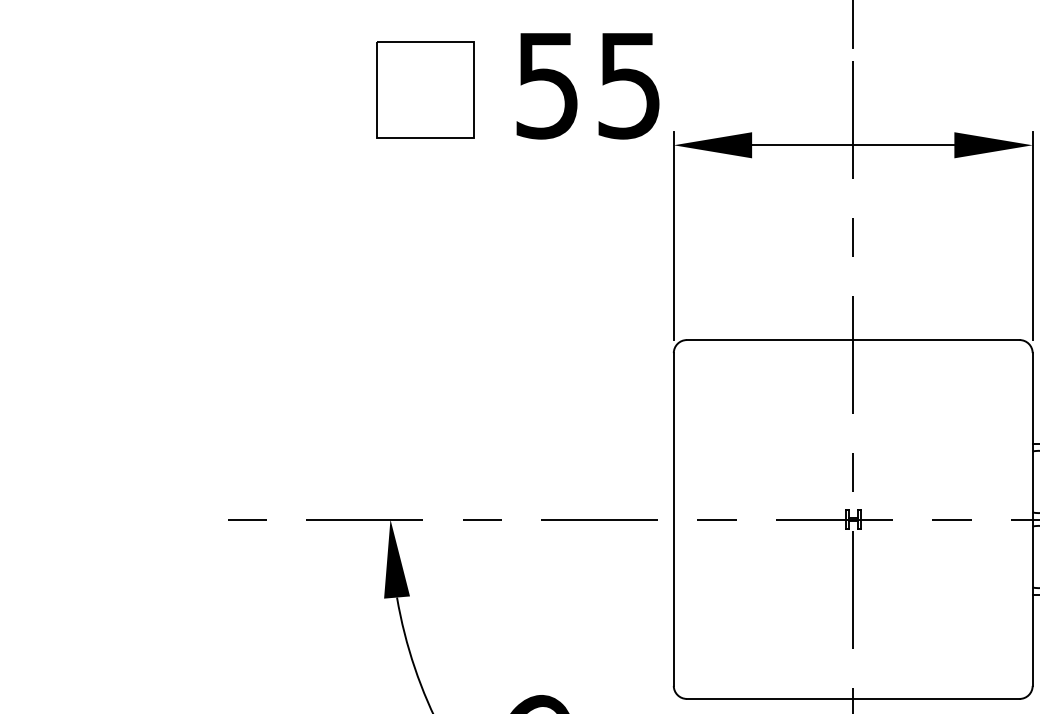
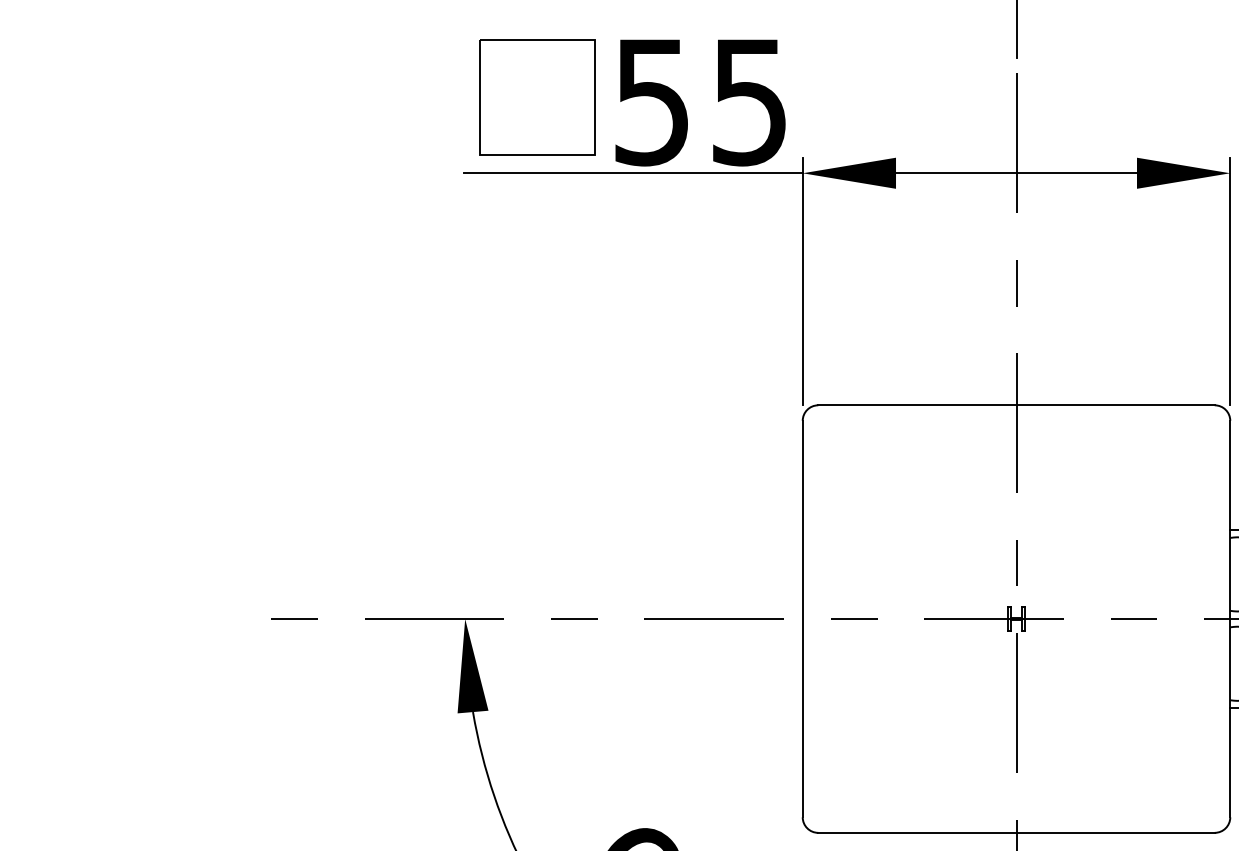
part: (425, 90) -> (537, 97), moved
line: (530, 145) -> (632, 173), added

